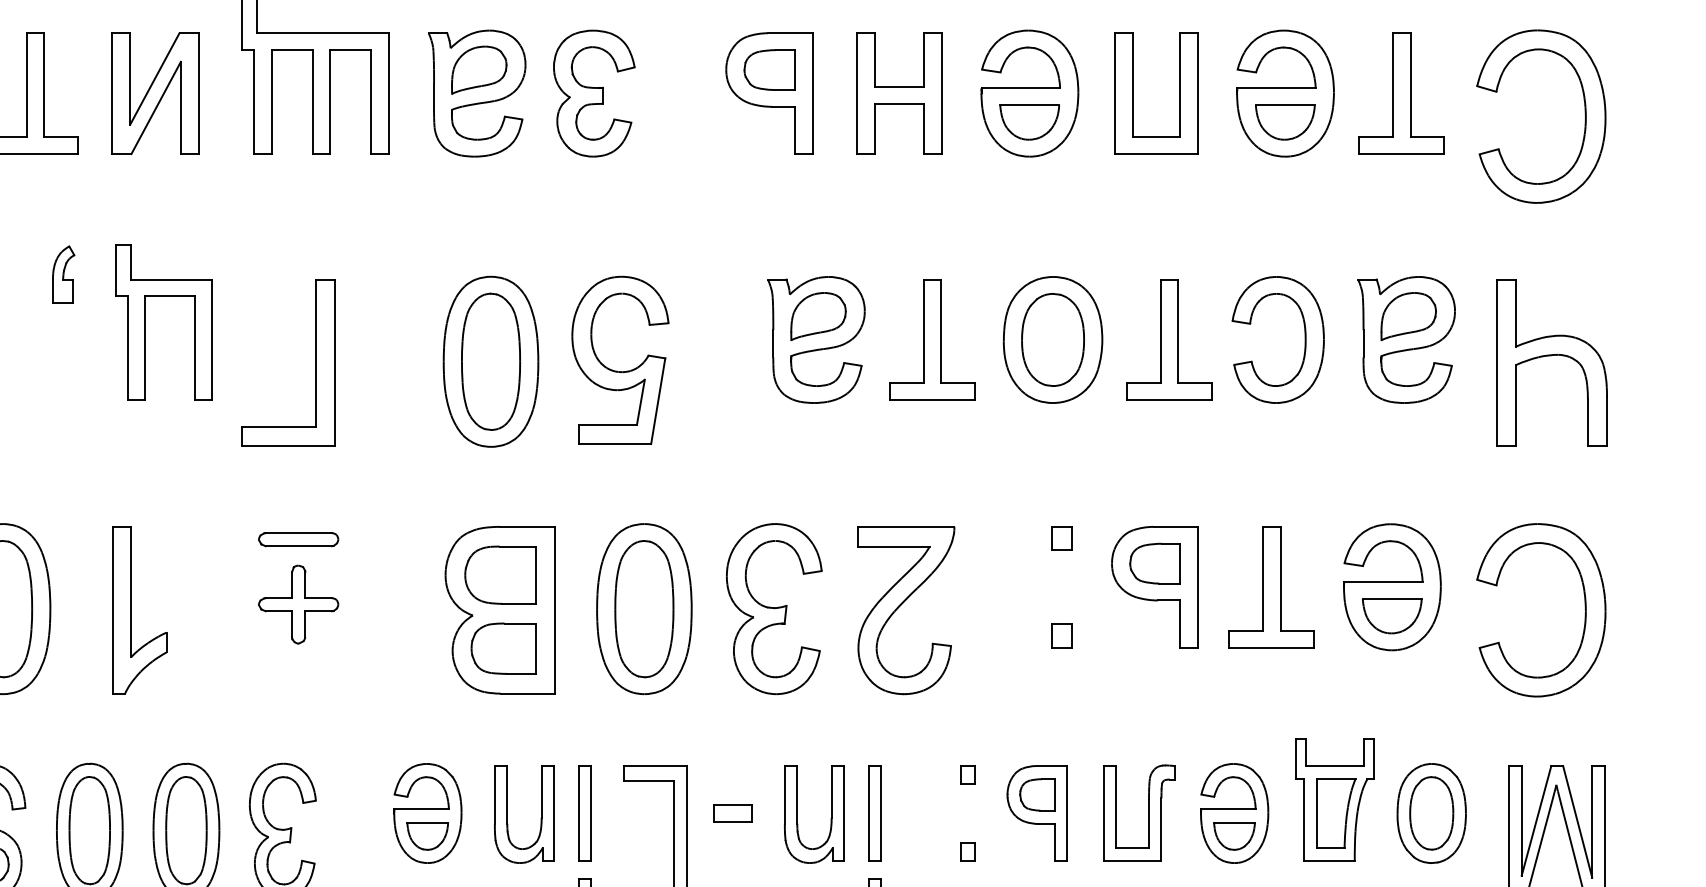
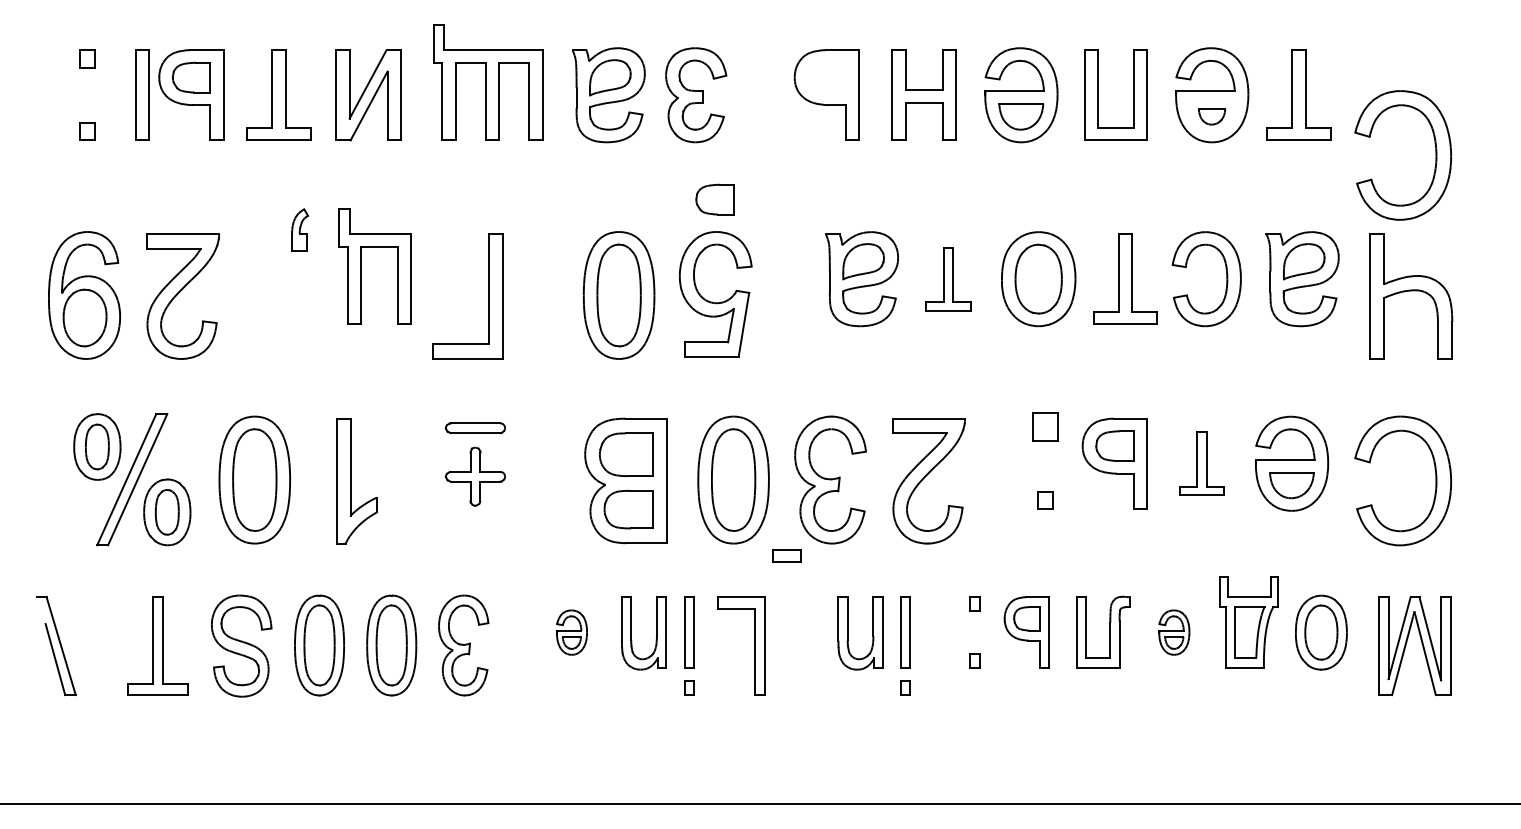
part: (768, 69) -> (714, 199), moved
part: (1584, 116) -> (1435, 155), moved
part: (1284, 122) -> (1211, 116), size x0.6
part: (932, 339) -> (948, 278), size x0.7
part: (1062, 538) -> (1045, 427), size x1.6
part: (1271, 586) -> (1201, 463), size x0.7
part: (427, 813) -> (571, 632), size x0.6
part: (732, 813) -> (786, 555), moved
part: (1234, 813) -> (1174, 632), size x0.6

